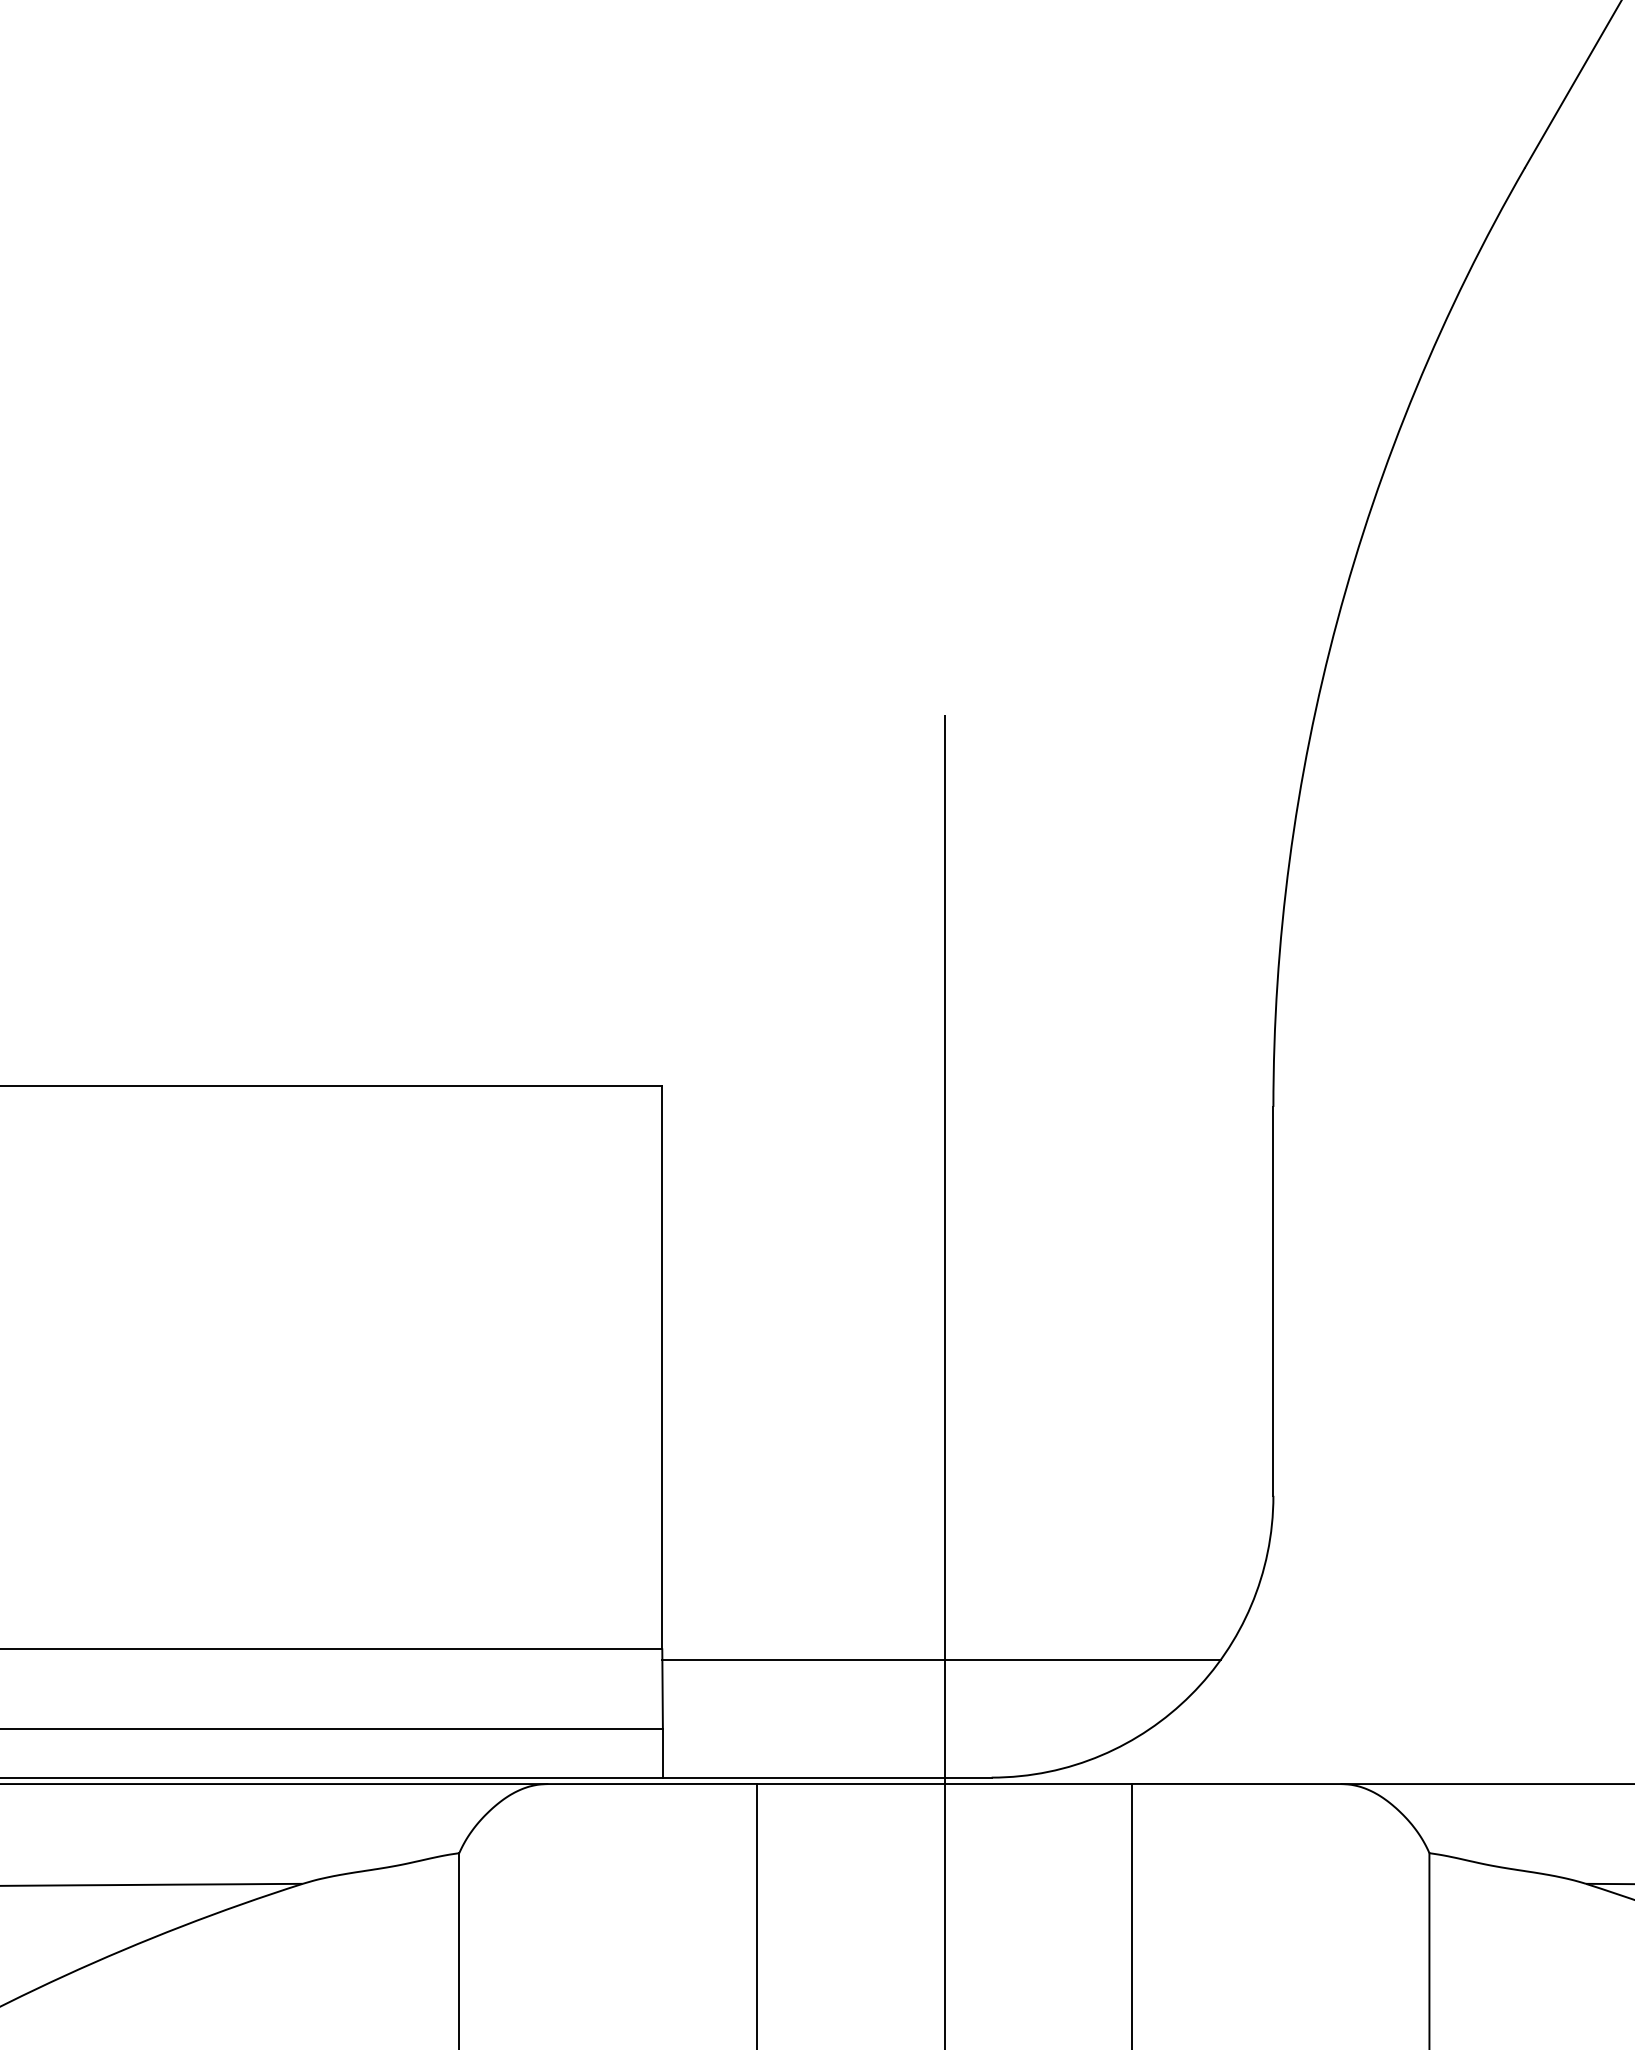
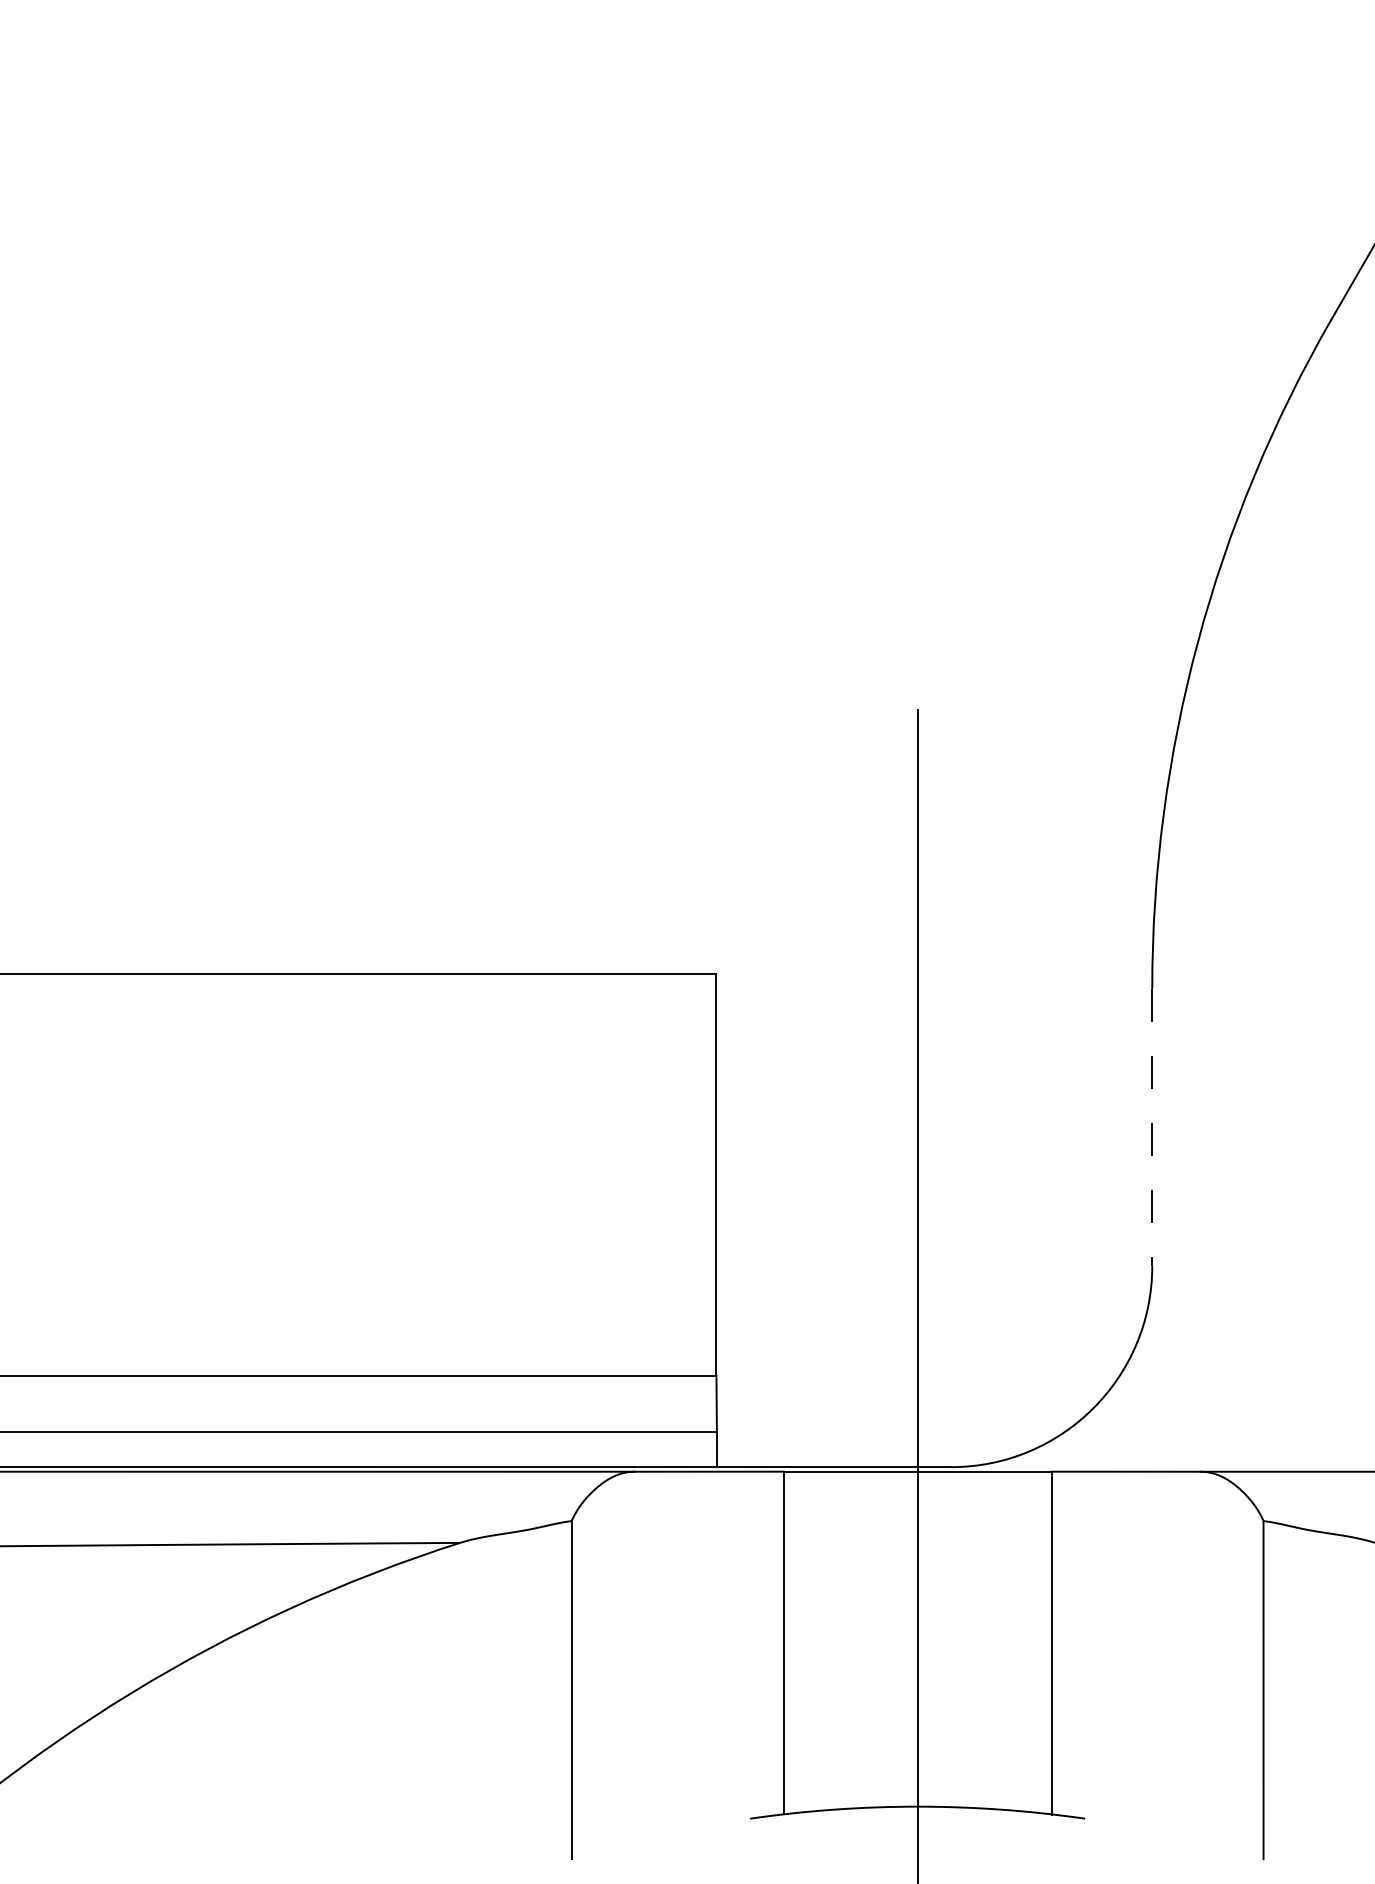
line: (1273, 1301) -> (1152, 1127), solid -> dashed
line: (941, 1660) -> (915, 1383), removed

